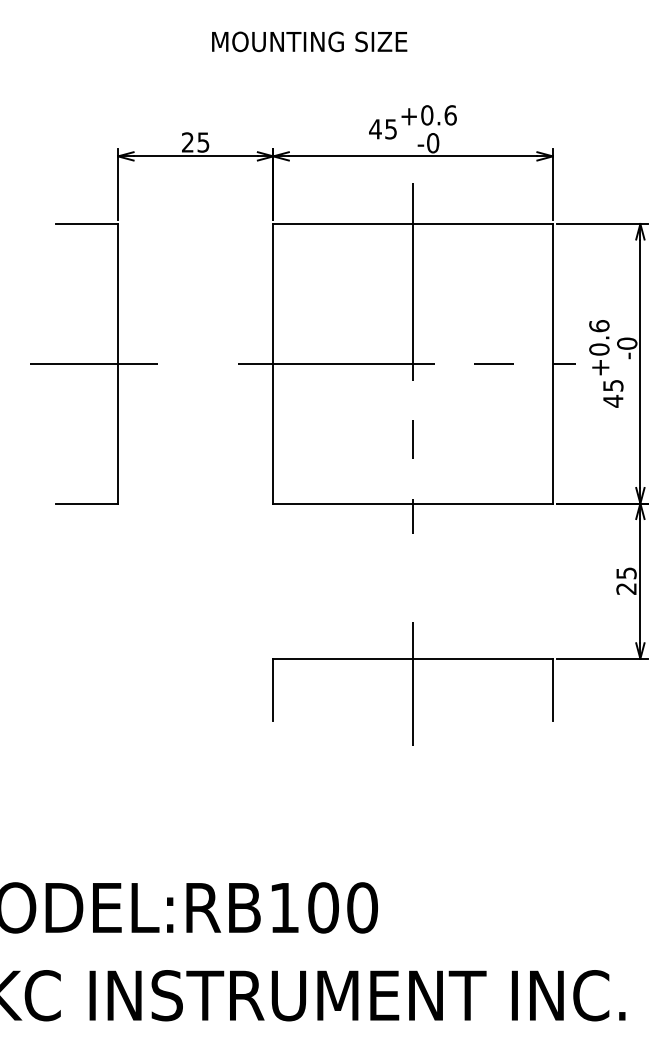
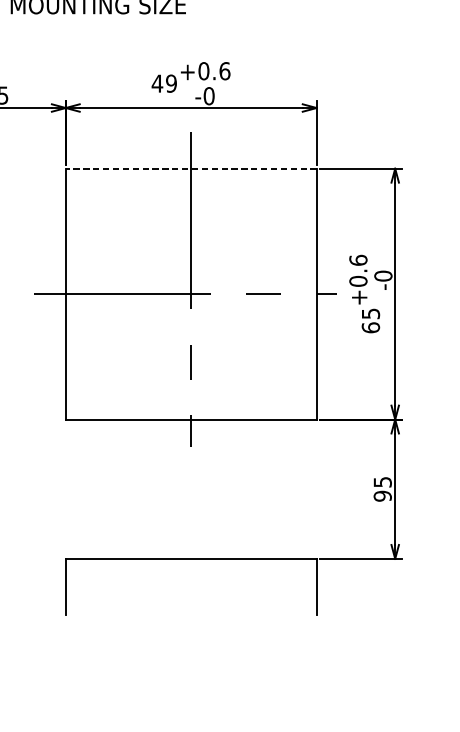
text: (391, 129) -> (171, 83), 45 -> 49
line: (413, 224) -> (191, 169), solid -> dashed
text: (613, 400) -> (371, 327), 45 -> 65
text: (626, 588) -> (382, 495), 25 -> 95
line: (413, 683) -> (191, 581), removed

